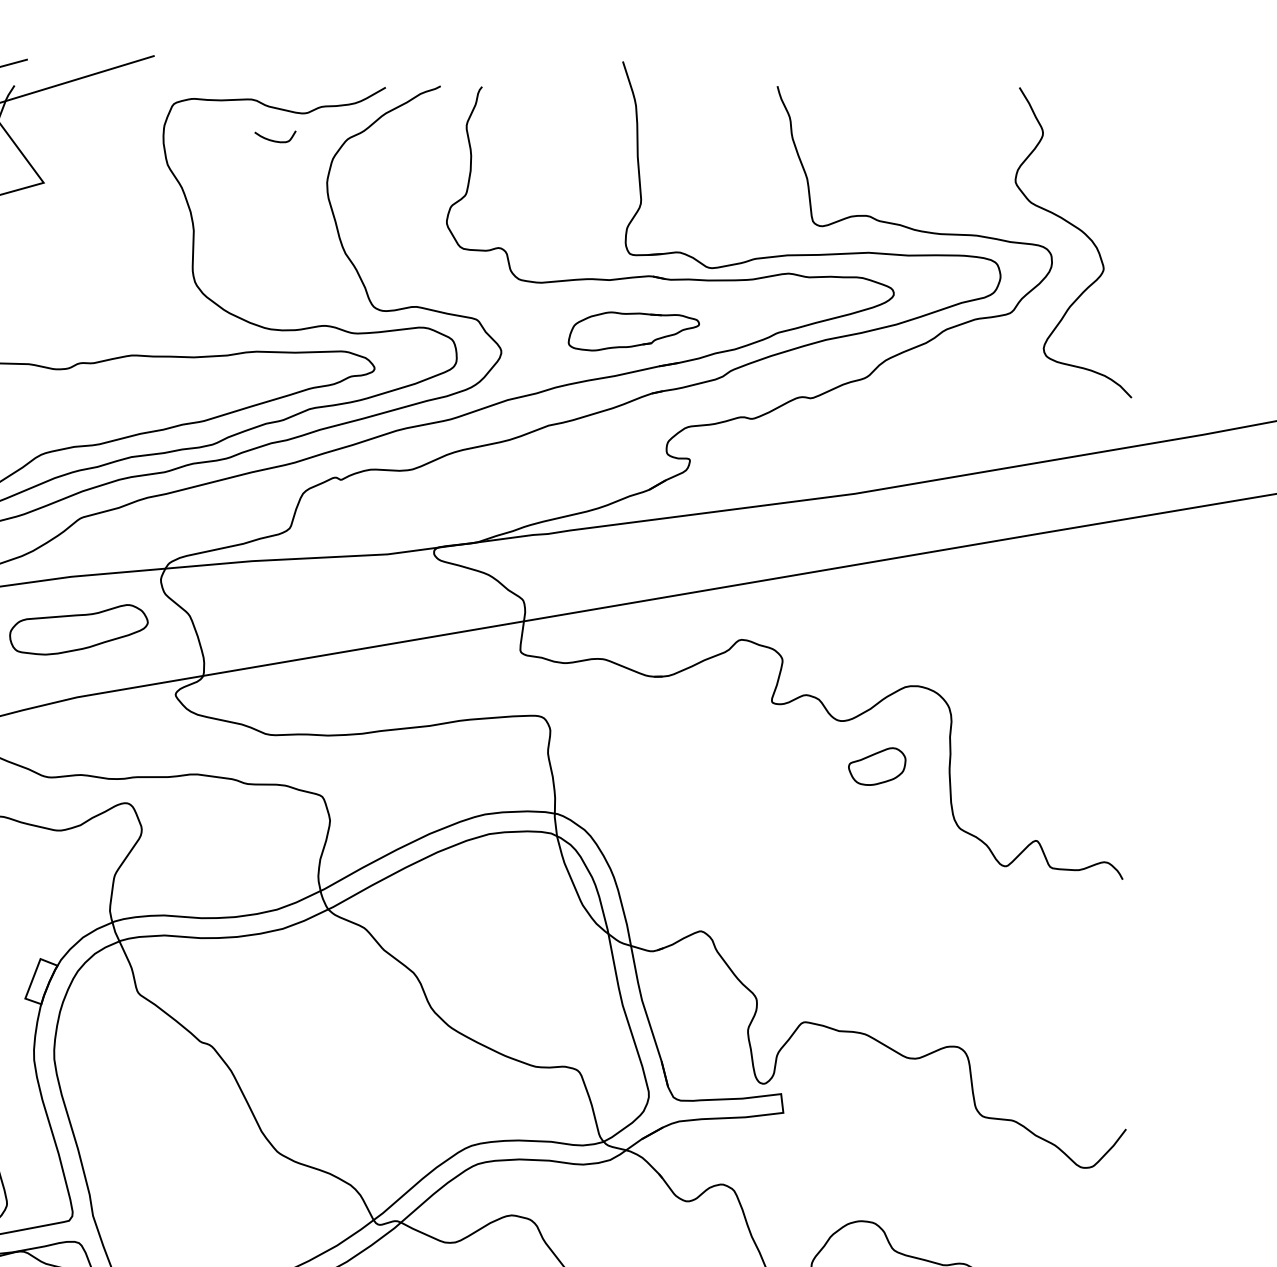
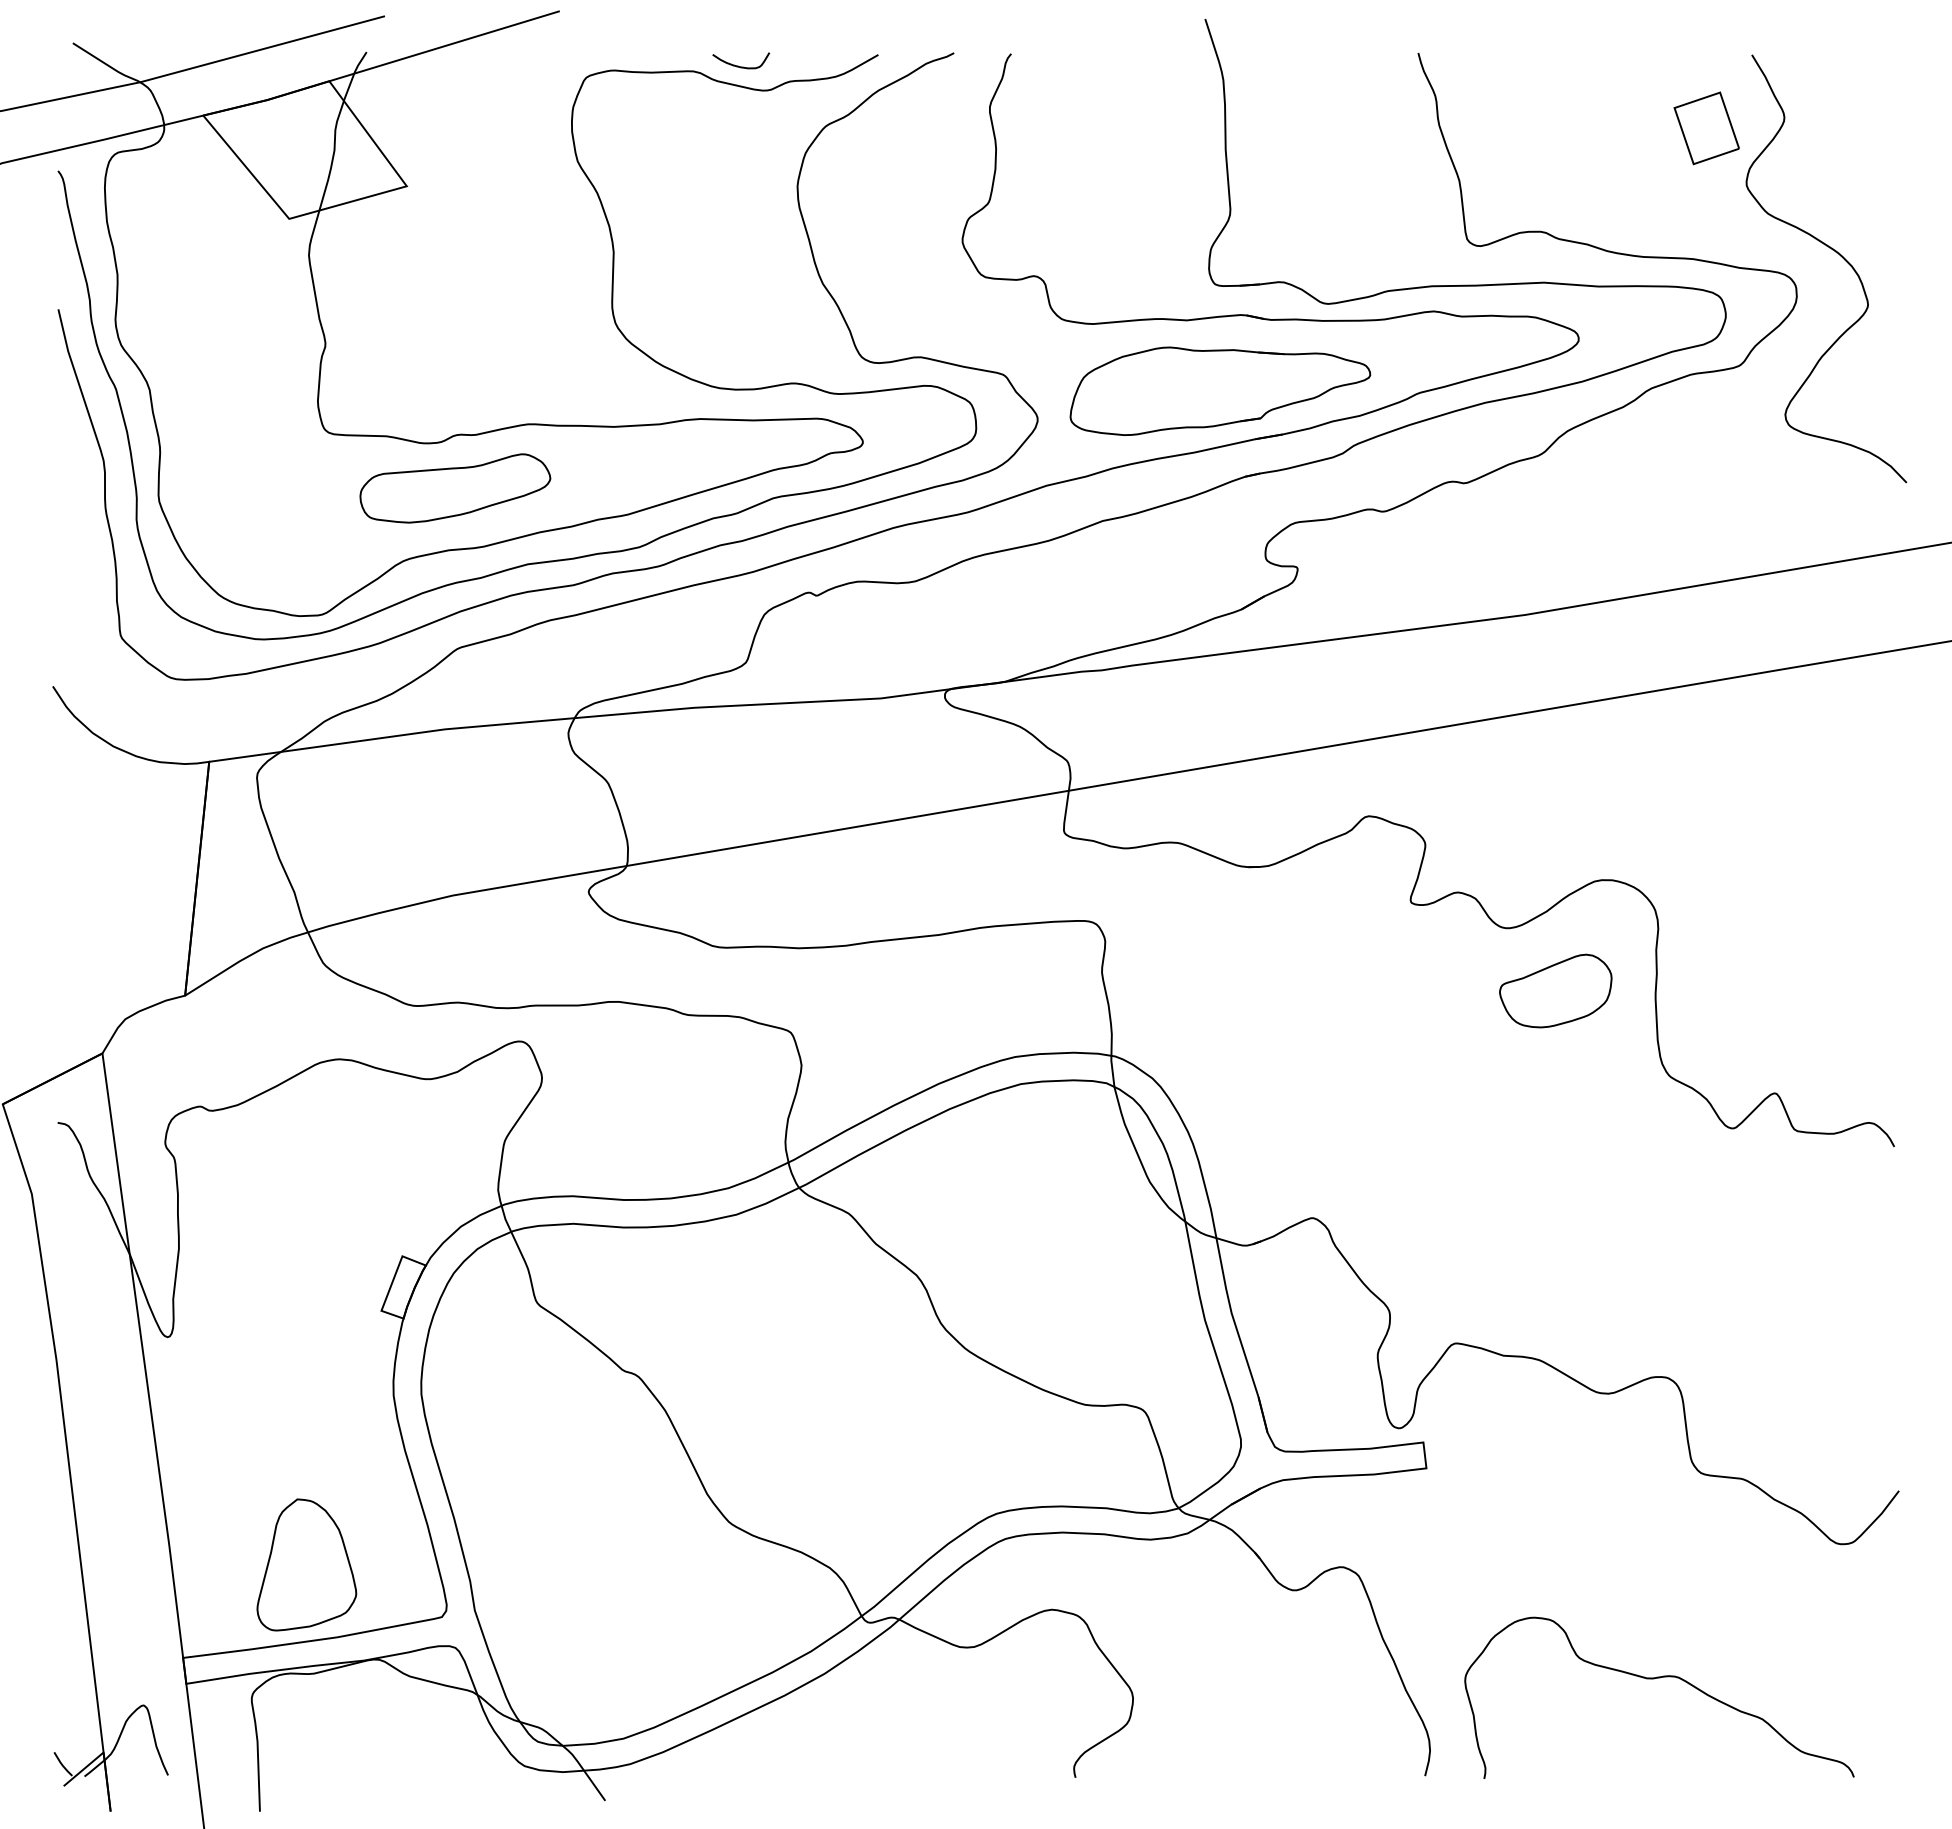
curve: (273, 140) -> (738, 65), moved
part: (986, 140) -> (1706, 128), added
part: (633, 330) -> (1220, 390), size x1.67
part: (79, 629) -> (455, 488), moved
part: (876, 766) -> (1555, 990), size x1.43

